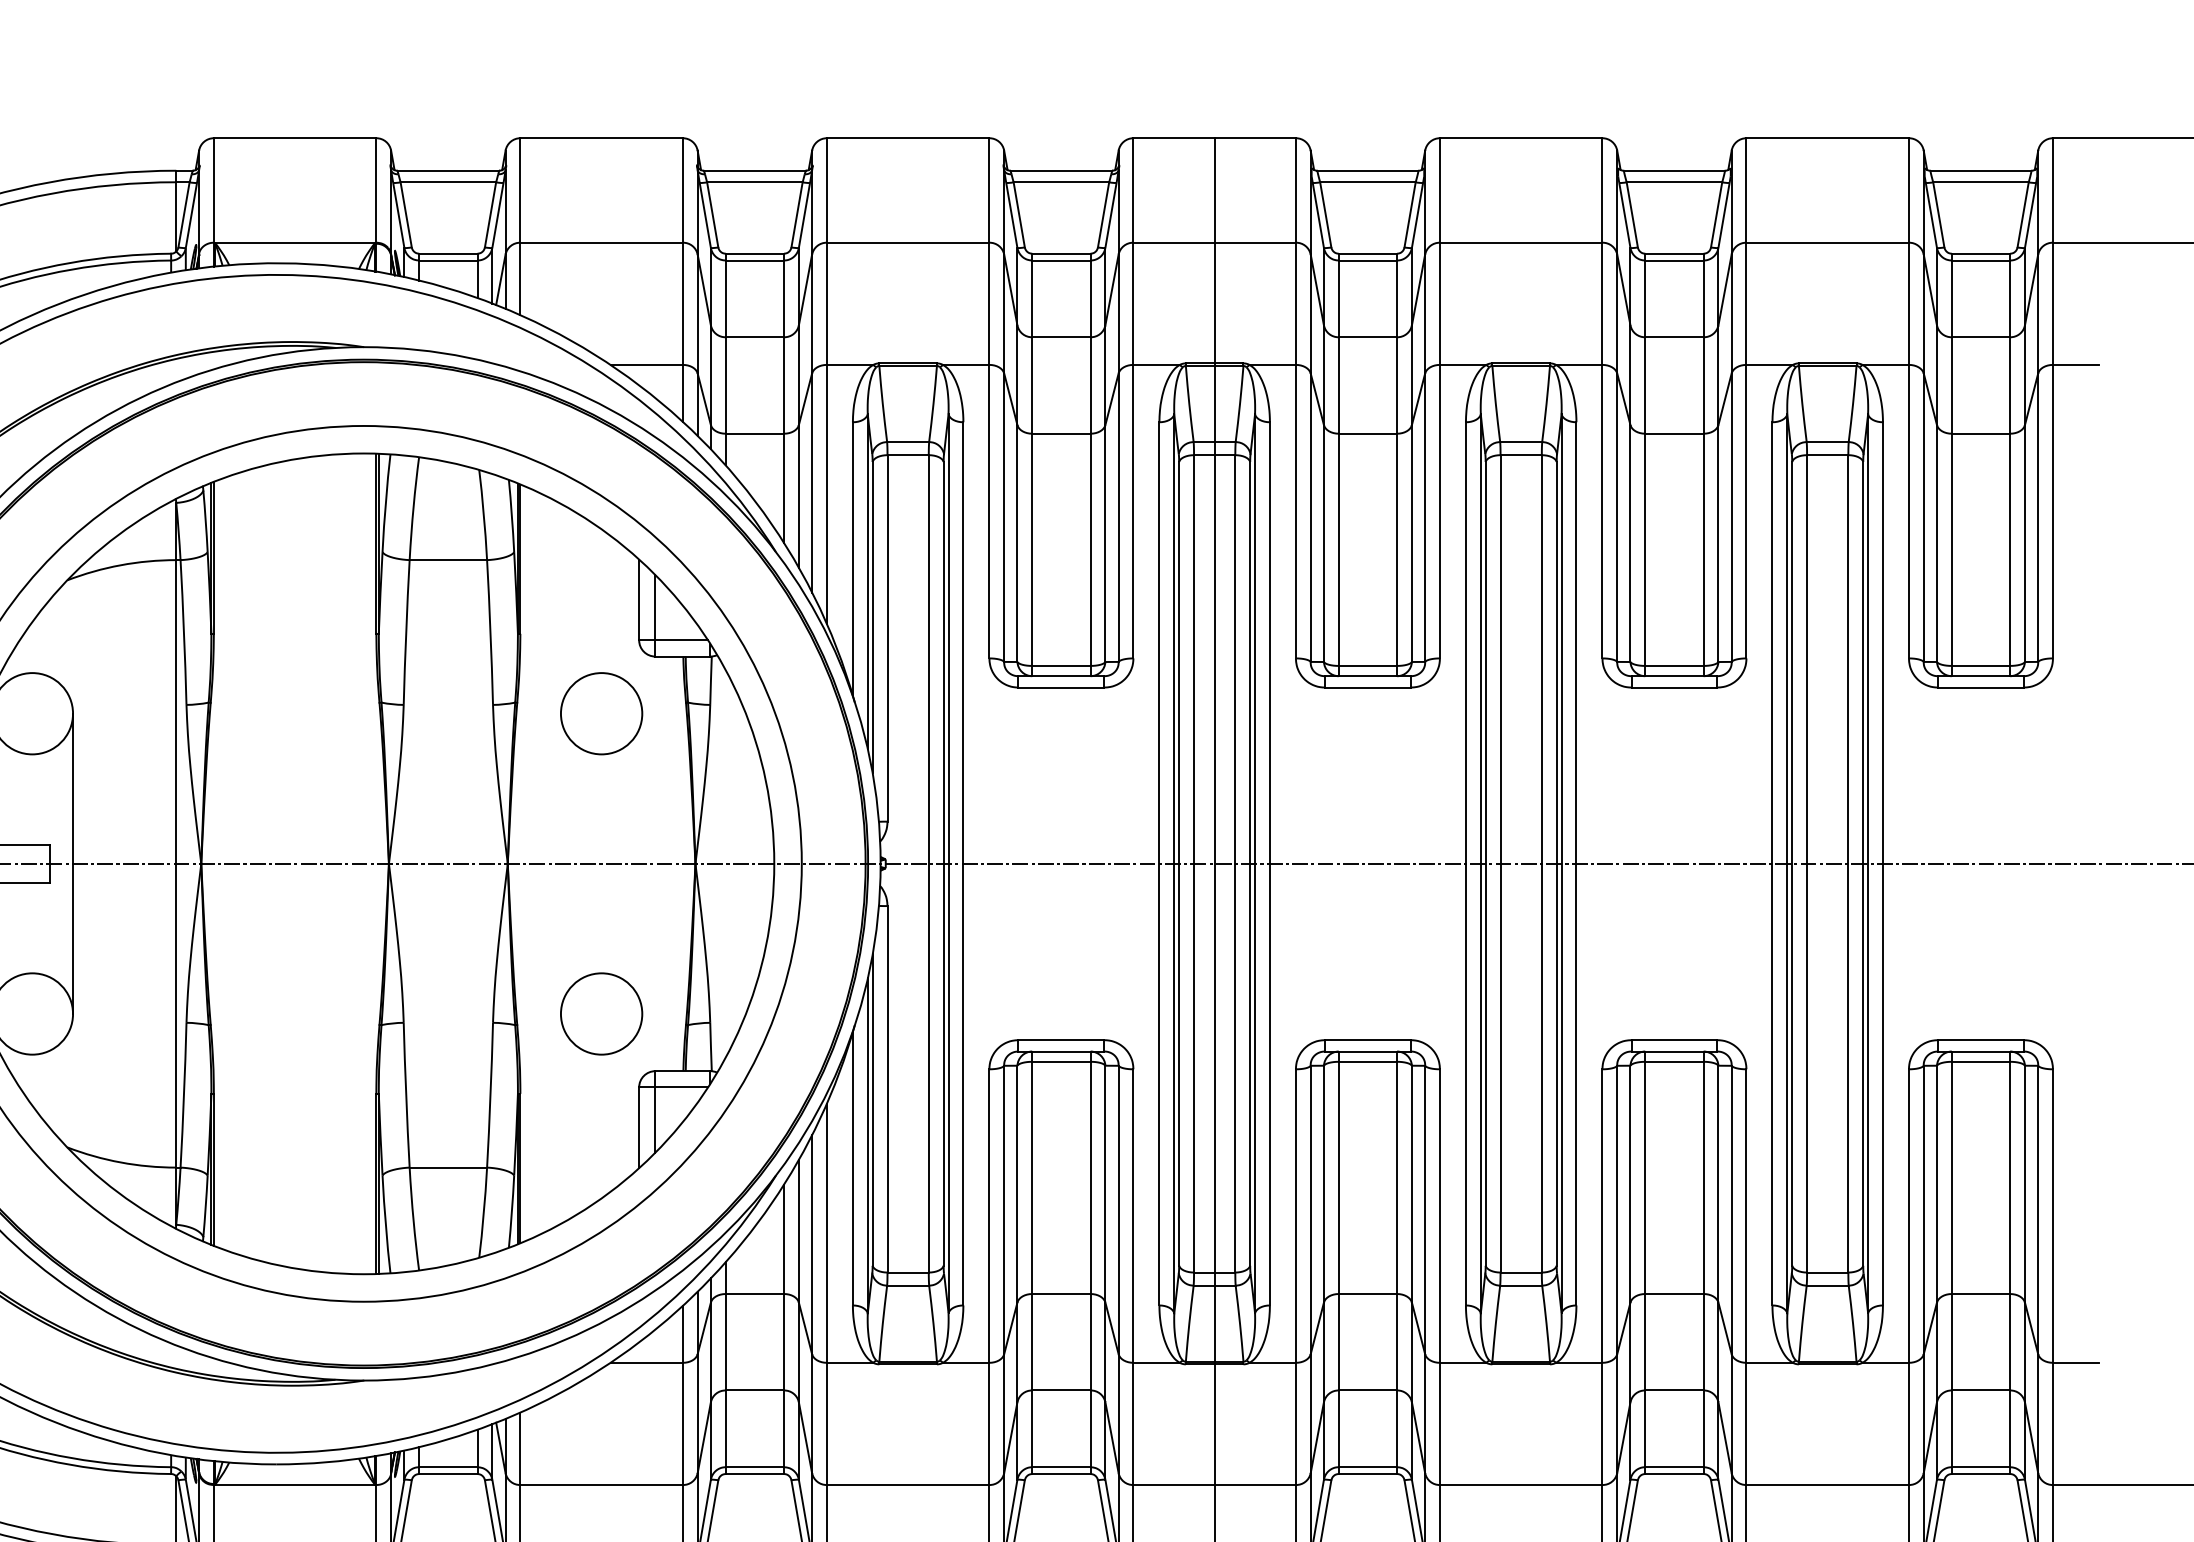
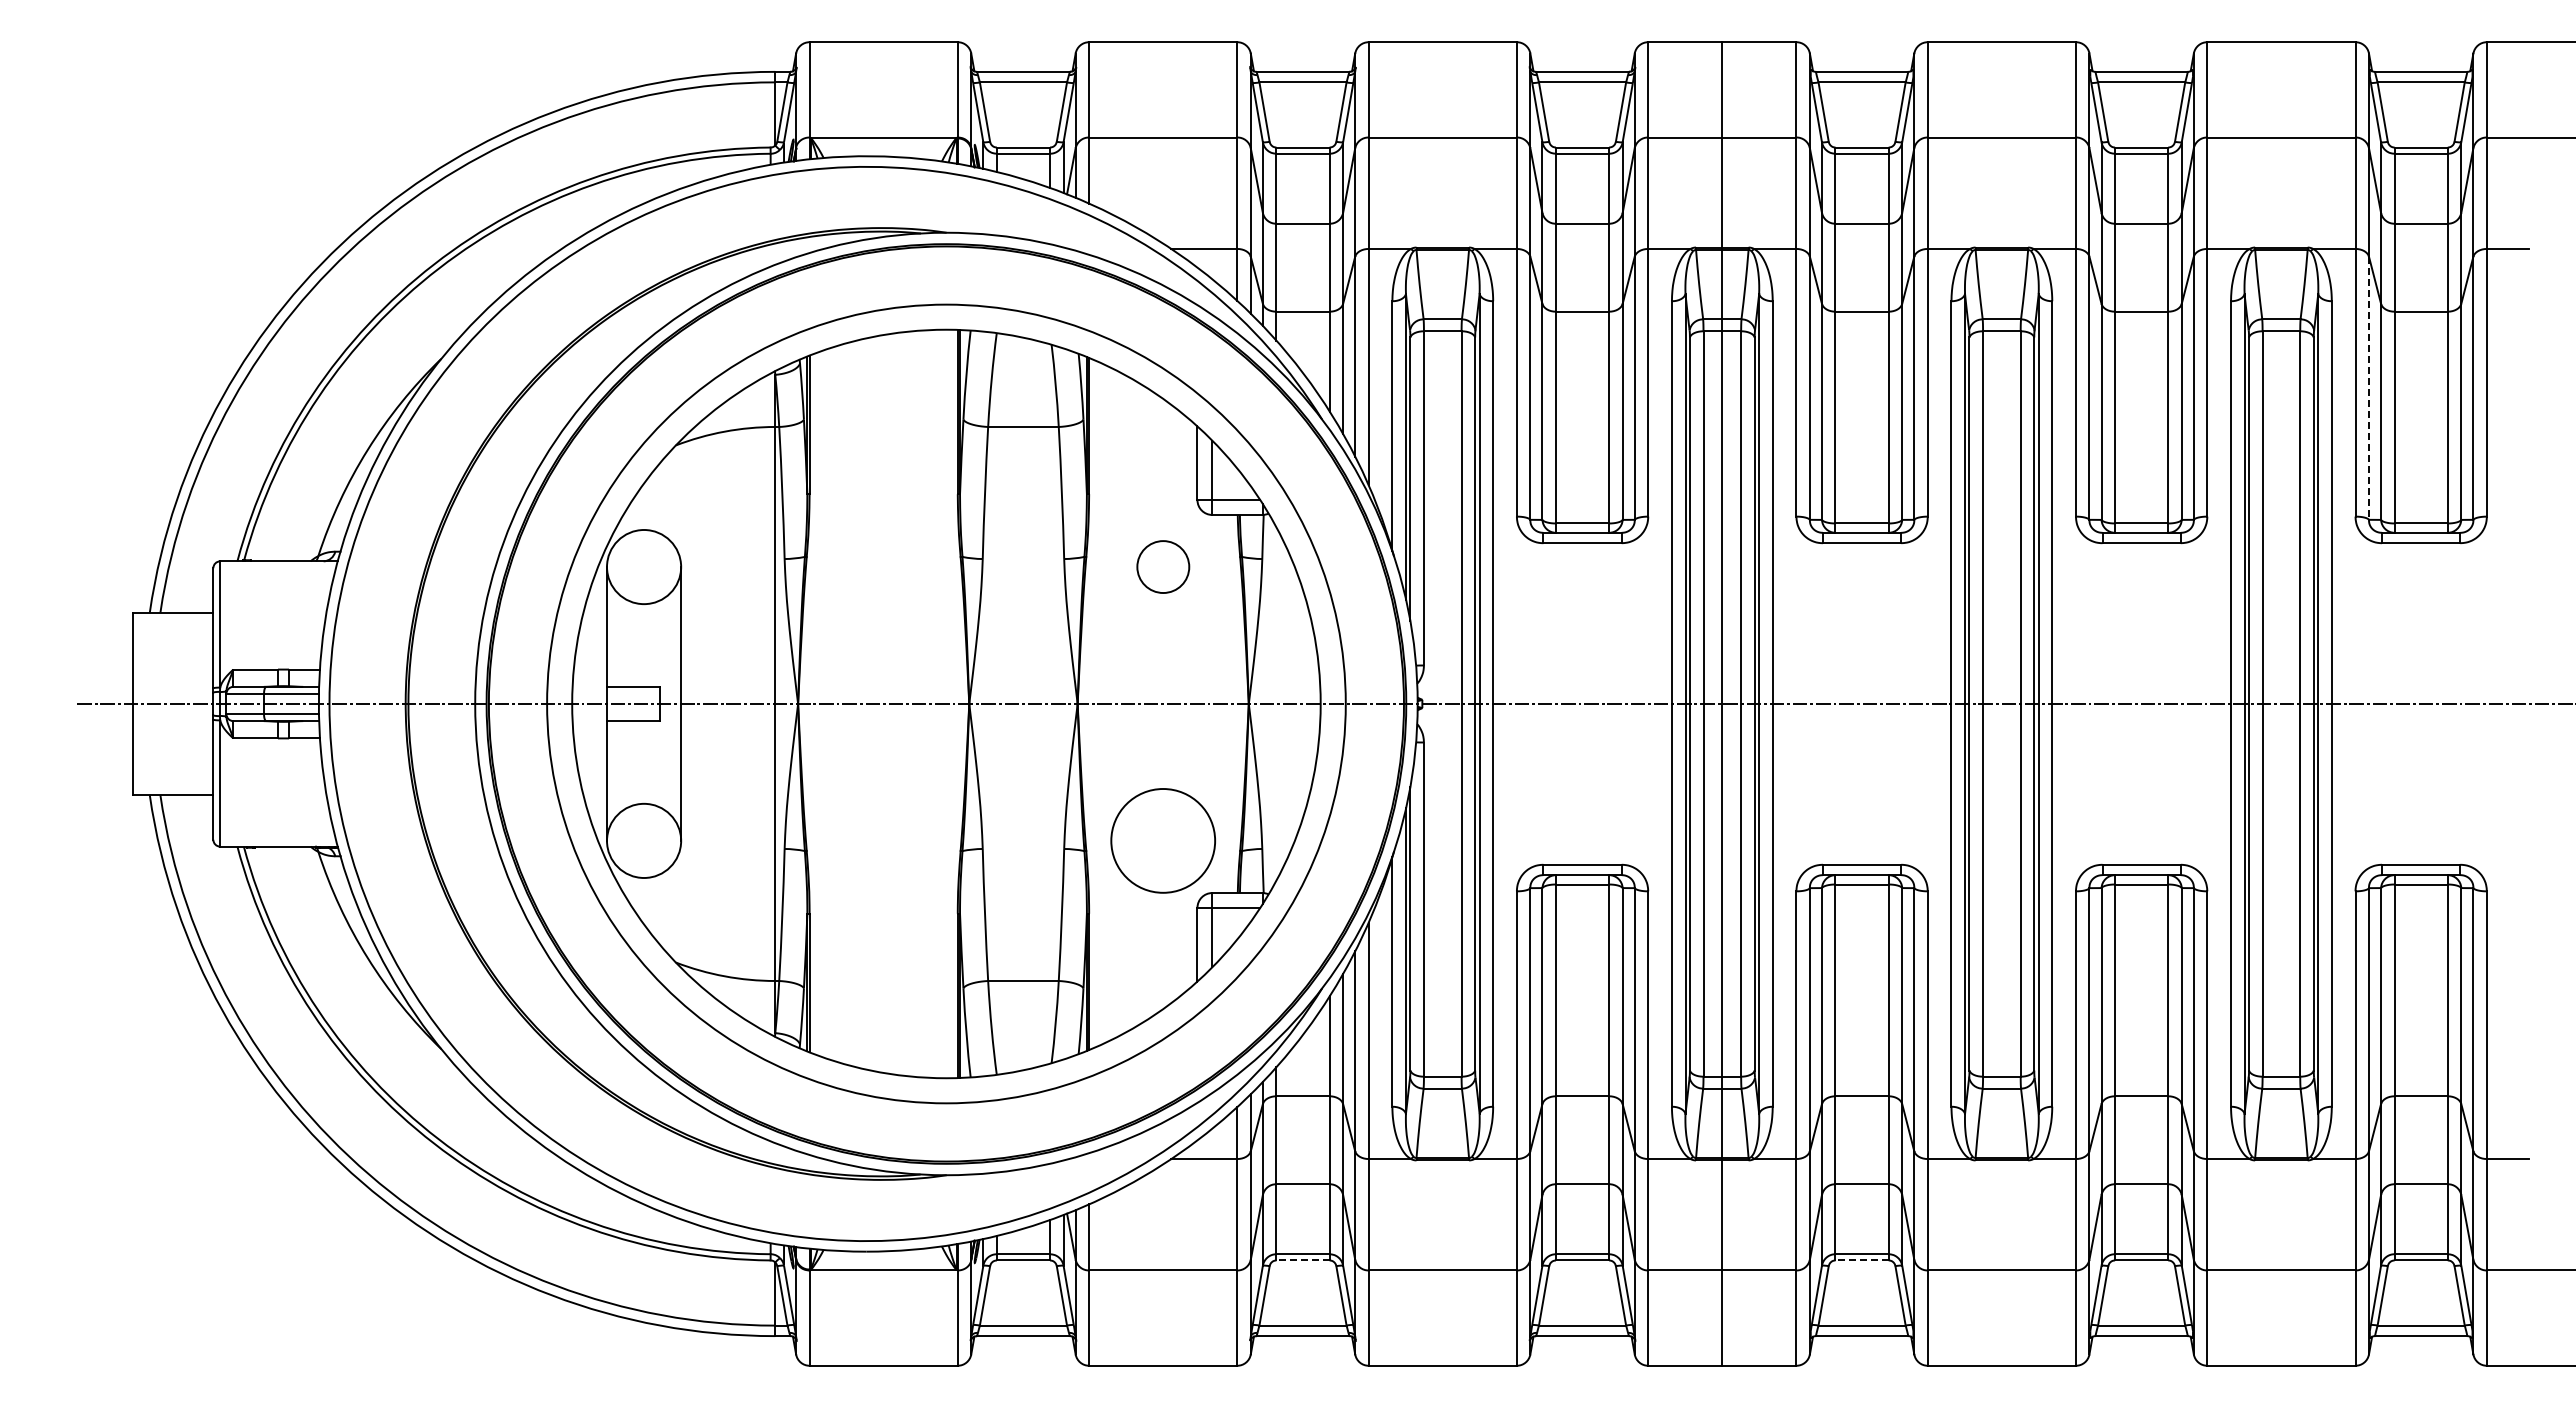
line: (1923, 517) -> (2368, 388), solid -> dashed
circle: (601, 713) -> (1163, 566), size x0.7
circle: (601, 1013) -> (1163, 840), size x1.4
line: (755, 1474) -> (1303, 1260), solid -> dashed
line: (1368, 1474) -> (1862, 1260), solid -> dashed

